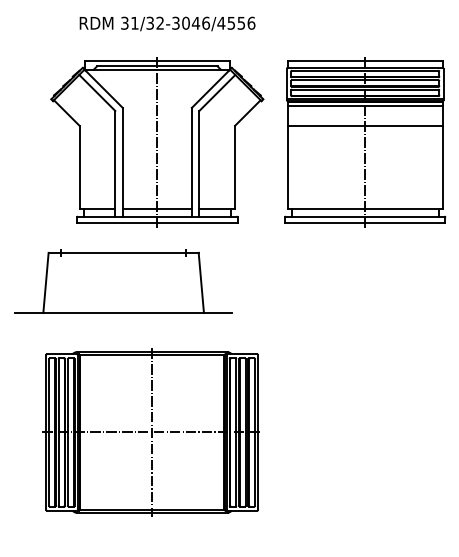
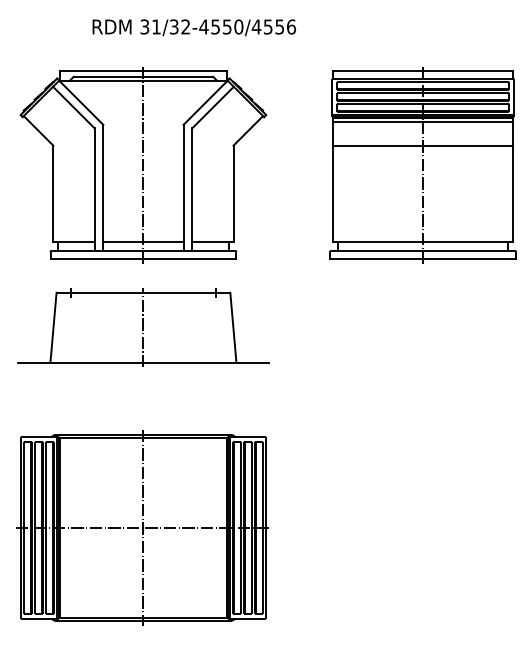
text: (191, 22) -> (221, 26), 31/32-3046/4556 -> 31/32-4550/4556
part: (156, 142) -> (142, 165), moved
line: (123, 282) -> (143, 327), added
part: (151, 432) -> (142, 527), moved

